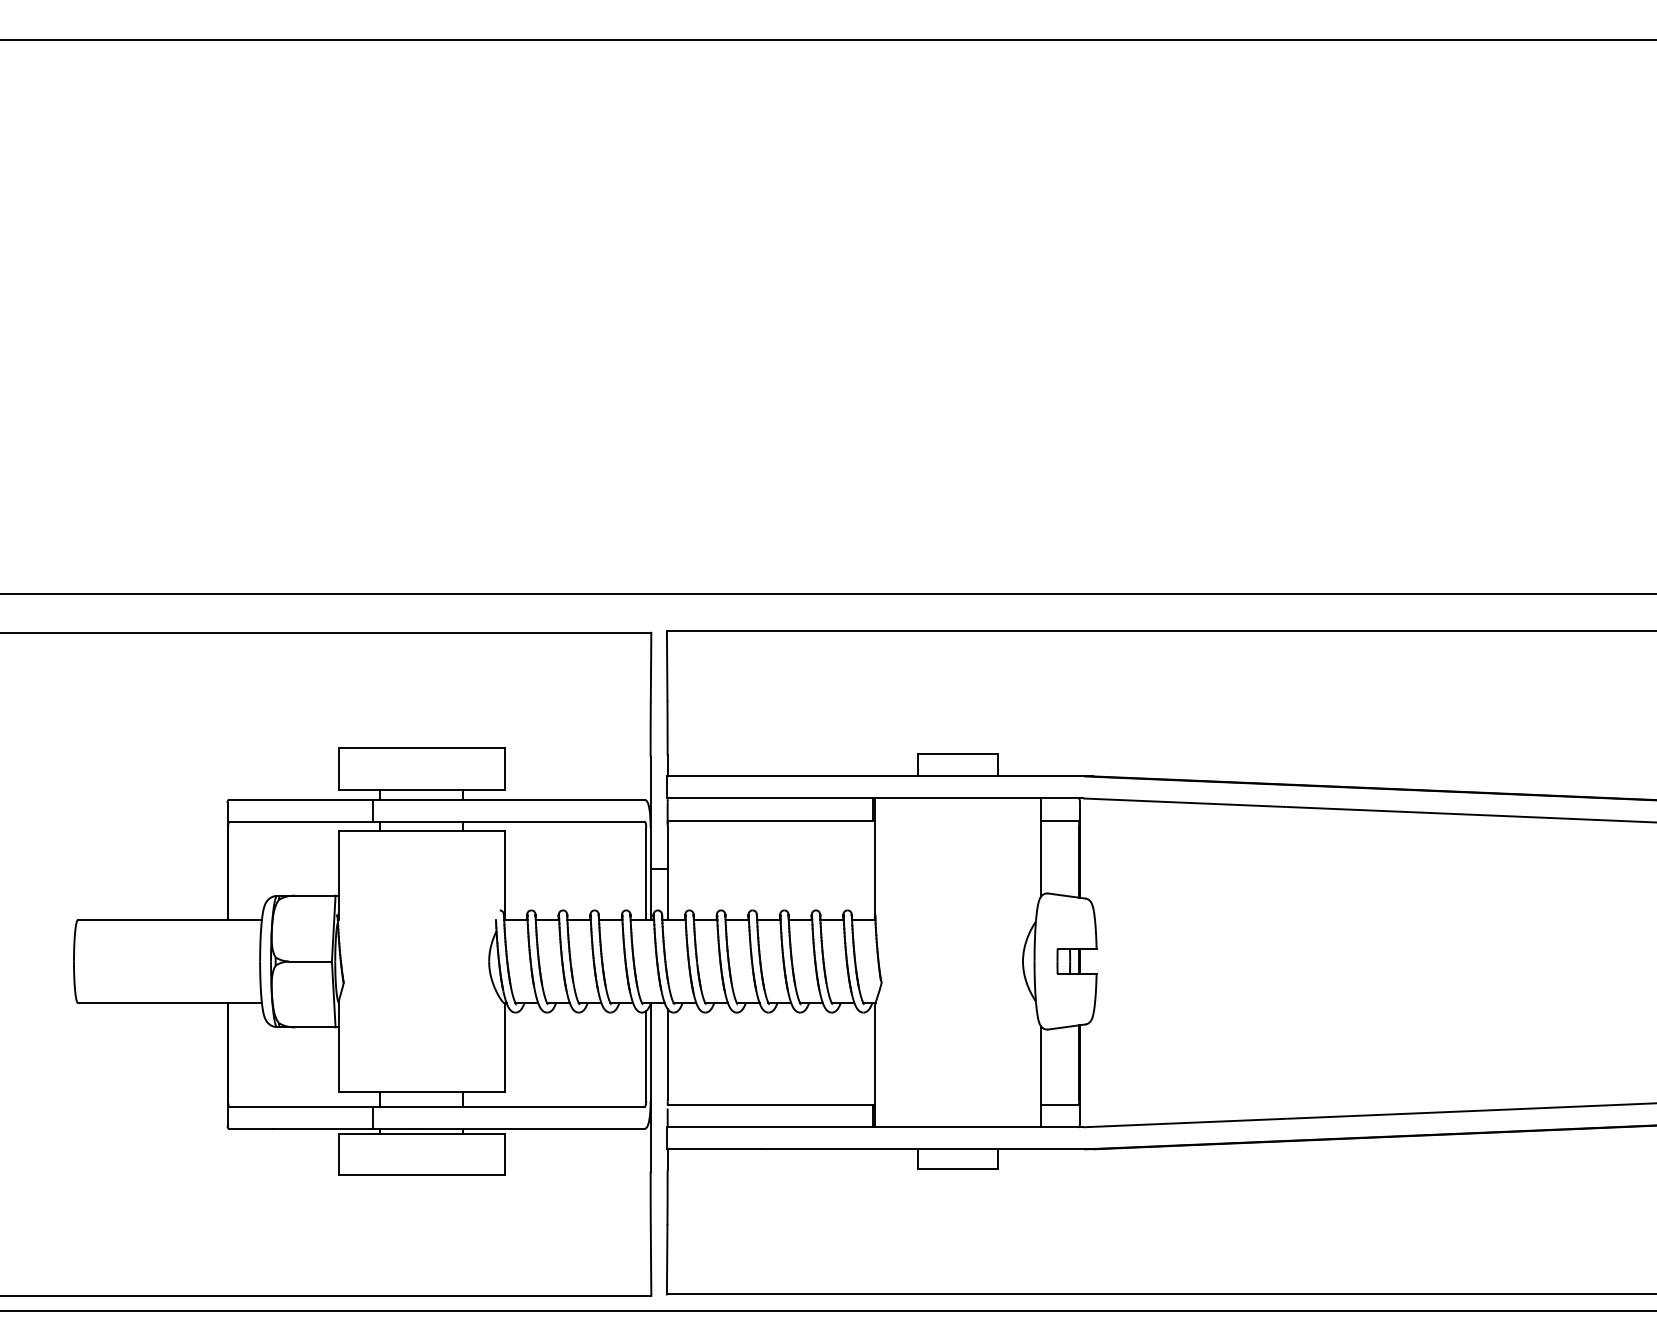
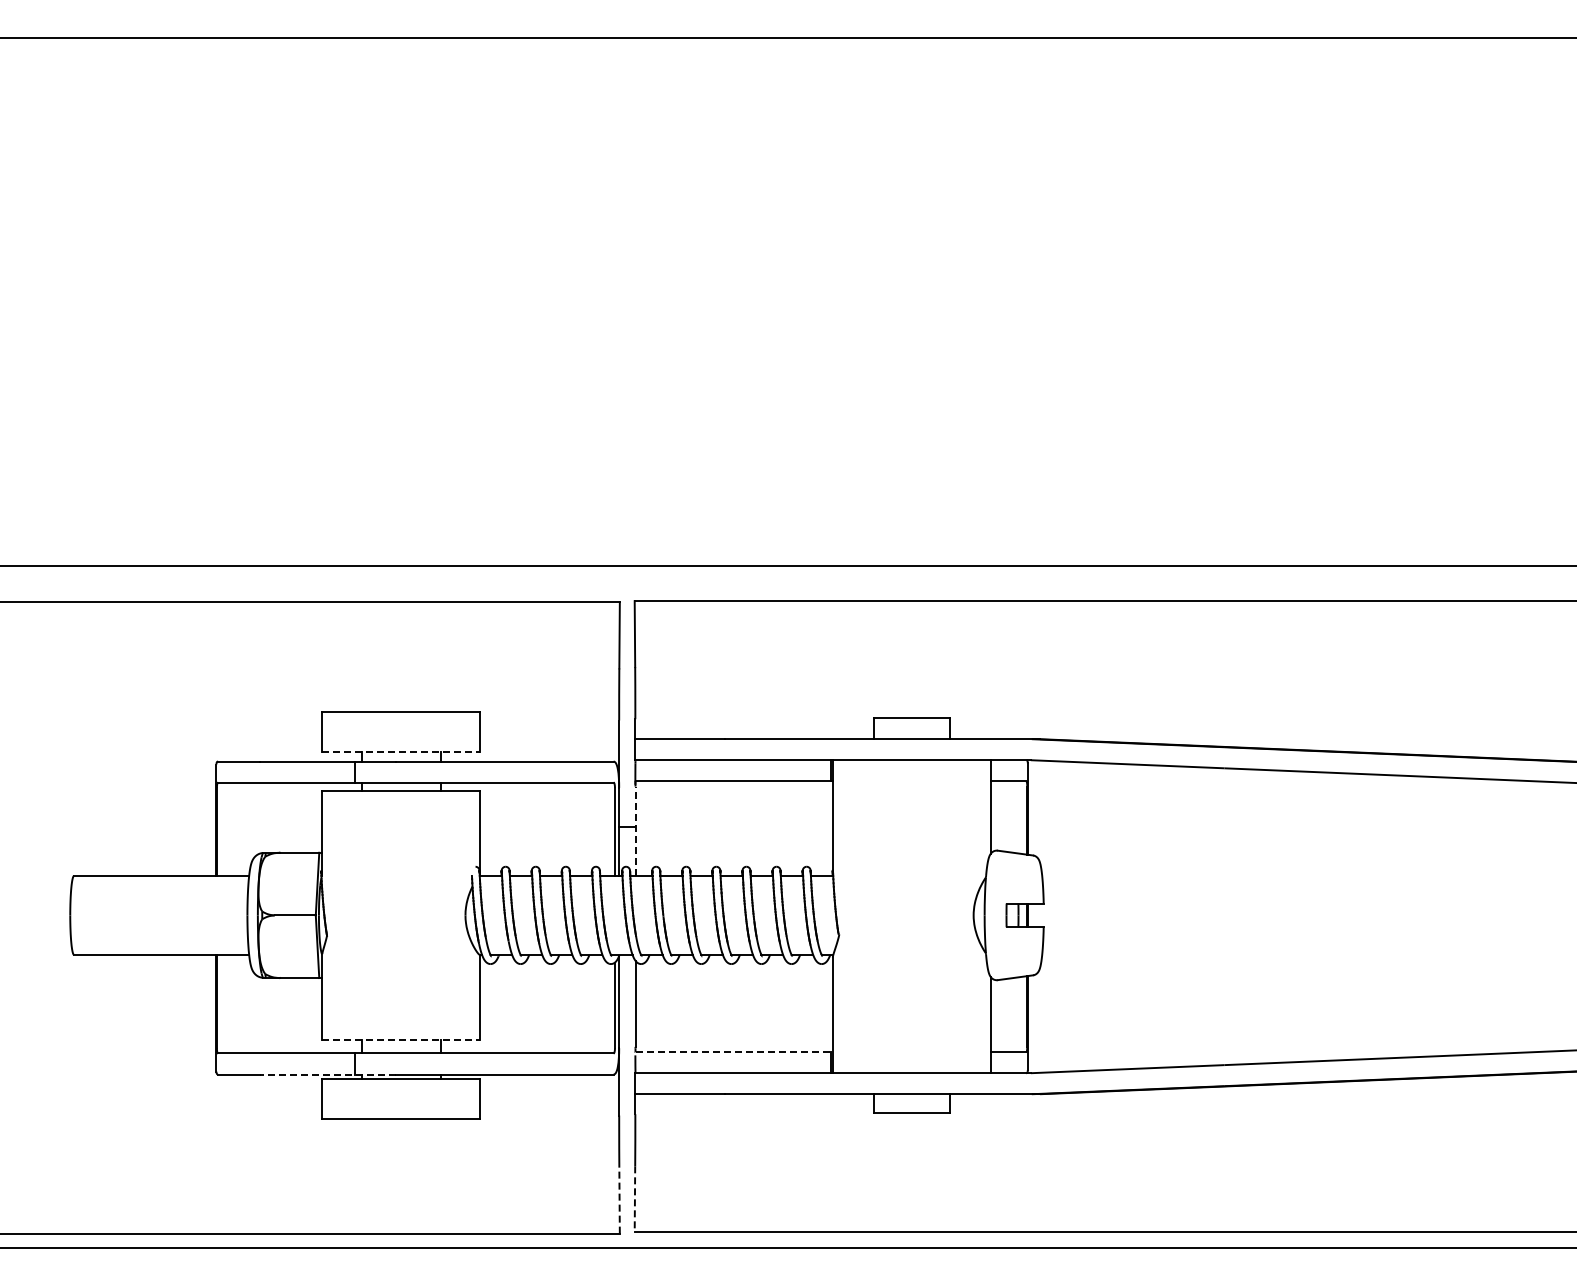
line: (421, 789) -> (401, 751), solid -> dashed
line: (667, 873) -> (635, 831), solid -> dashed
line: (421, 1091) -> (401, 1039), solid -> dashed
line: (771, 1105) -> (734, 1052), solid -> dashed
line: (344, 1128) -> (327, 1074), solid -> dashed
line: (666, 1259) -> (634, 1199), solid -> dashed
line: (650, 1261) -> (619, 1200), solid -> dashed

